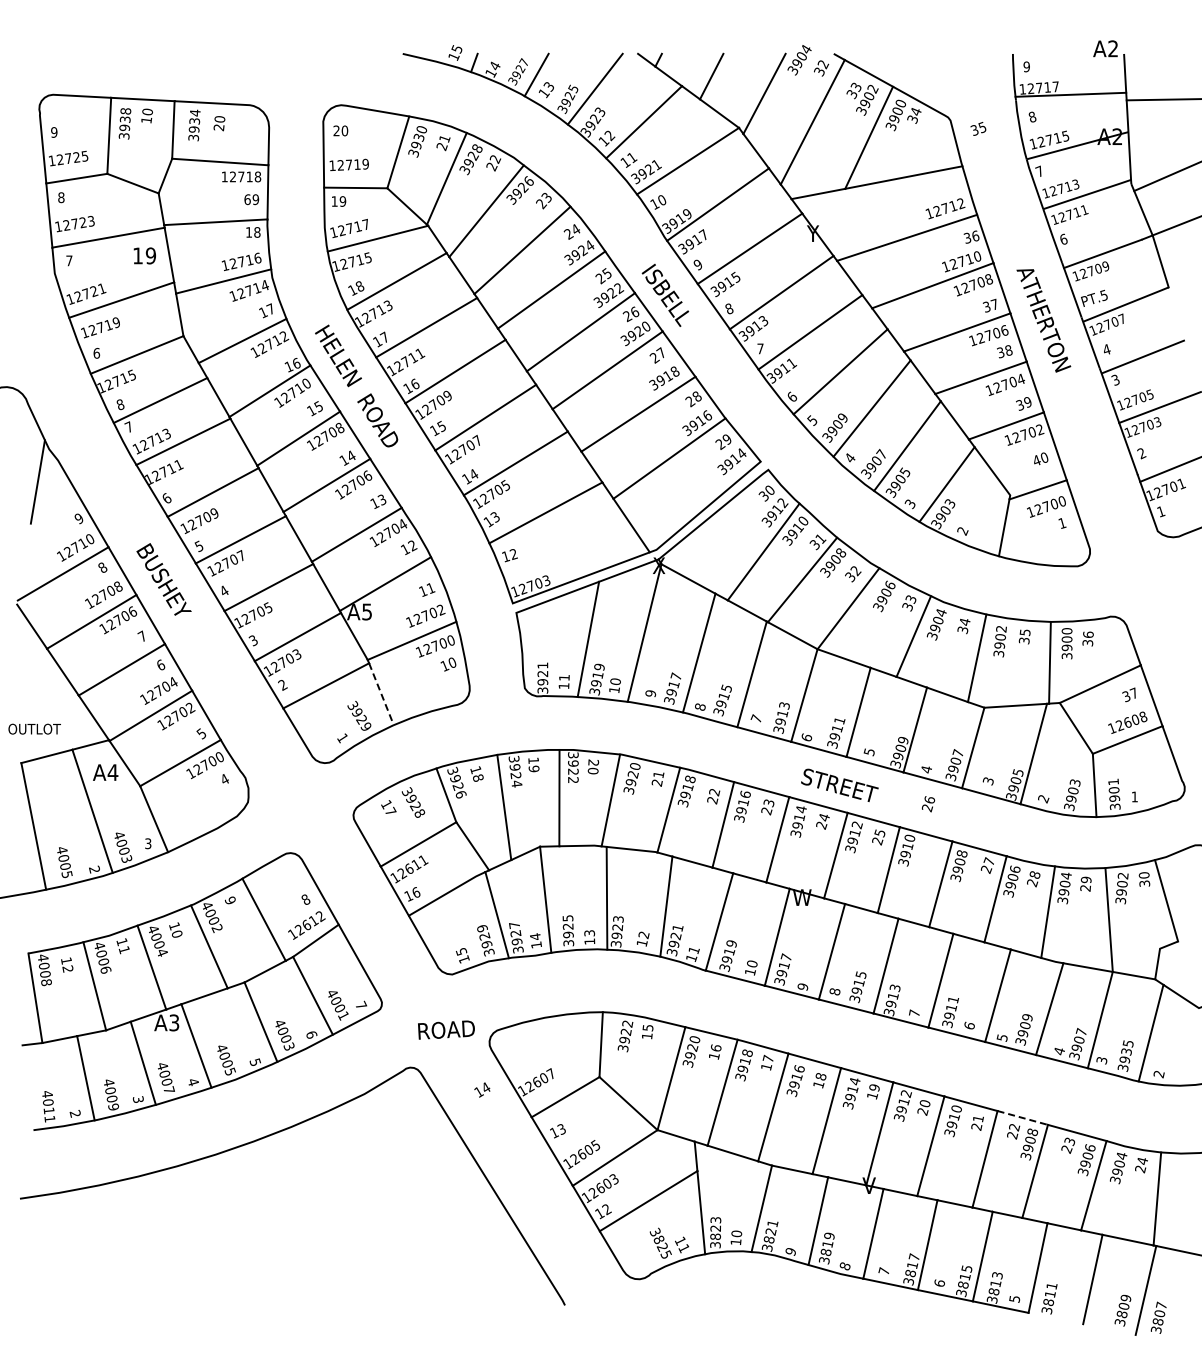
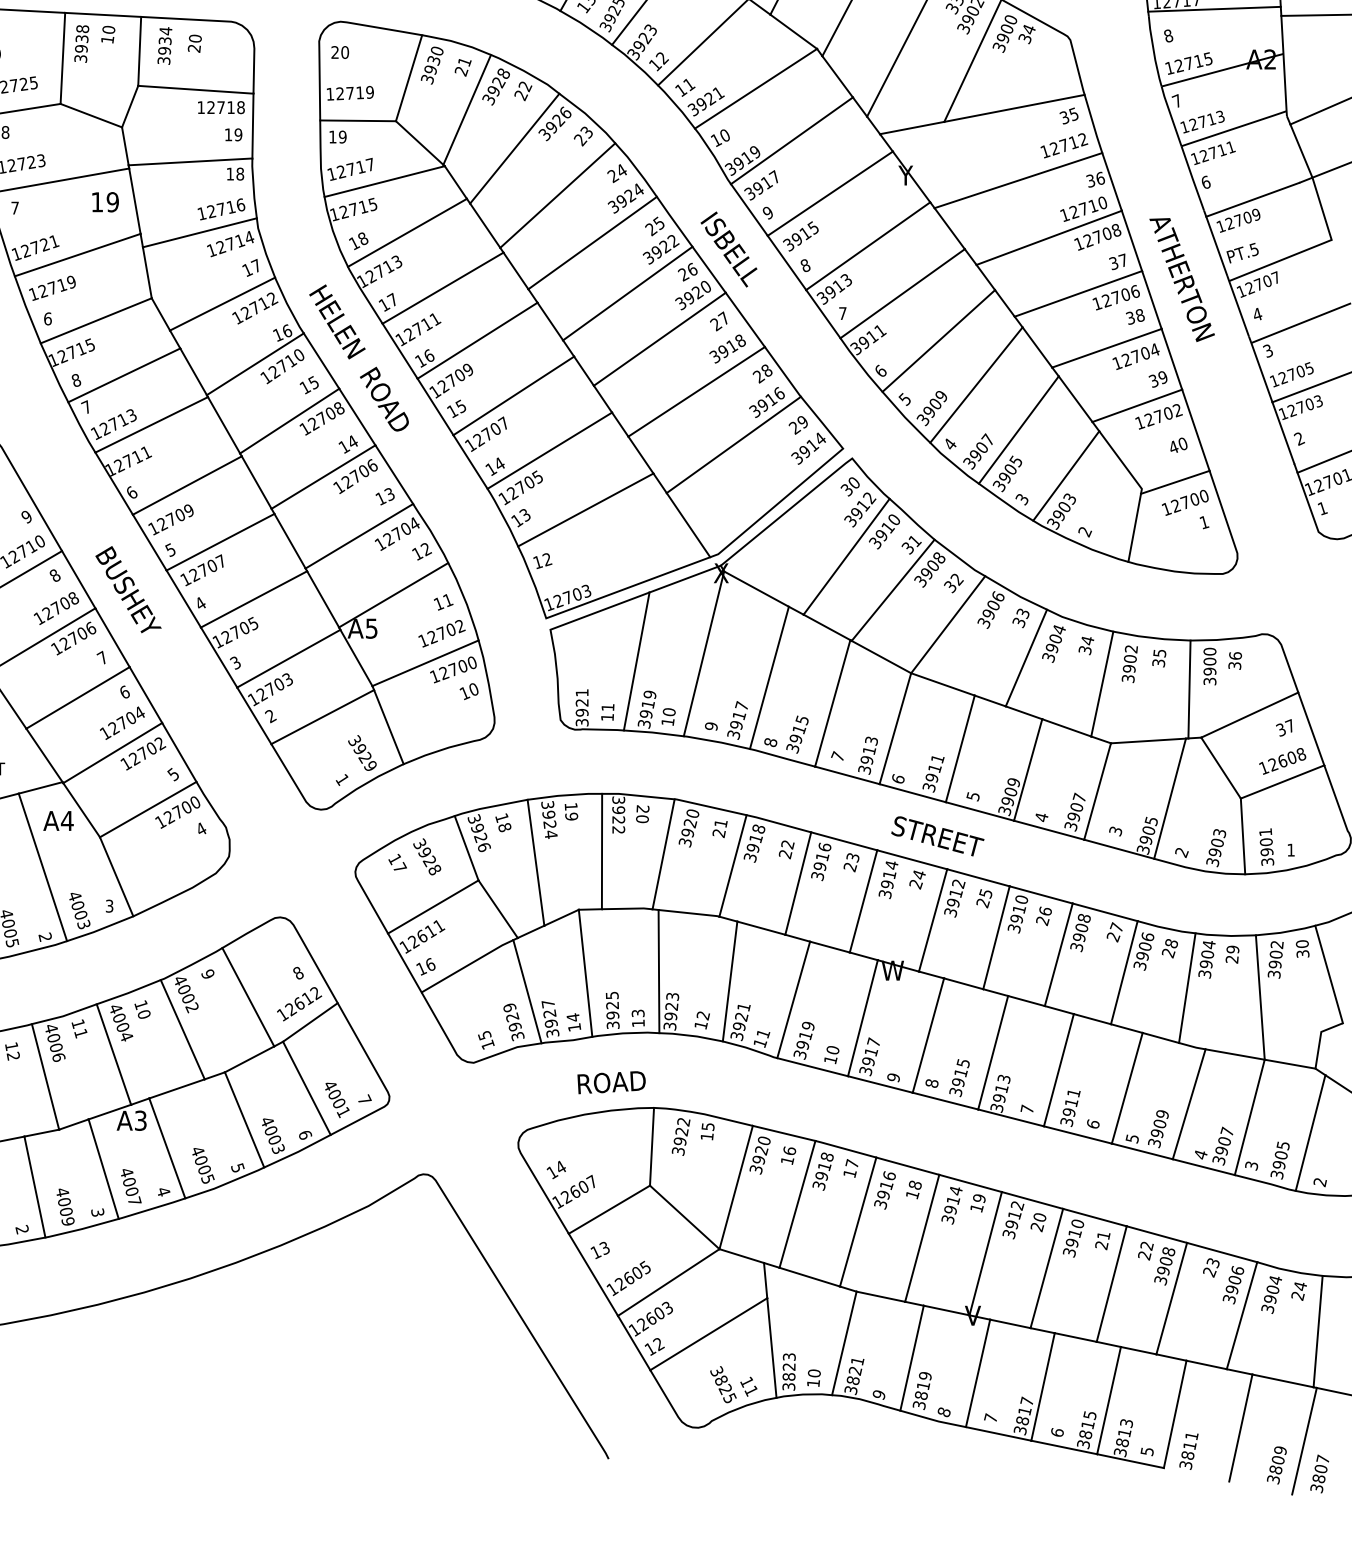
text: (978, 128) -> (1069, 115), moved
text: (247, 199) -> (228, 134), 69 -> 19
line: (381, 694) -> (388, 727), dashed -> solid
text: (928, 804) -> (1044, 916), moved
text: (446, 1029) -> (611, 1081), moved
text: (1126, 1051) -> (1281, 1155), 3935 -> 3905
text: (482, 1089) -> (556, 1169), moved
line: (1023, 1118) -> (1157, 1235), dashed -> solid

